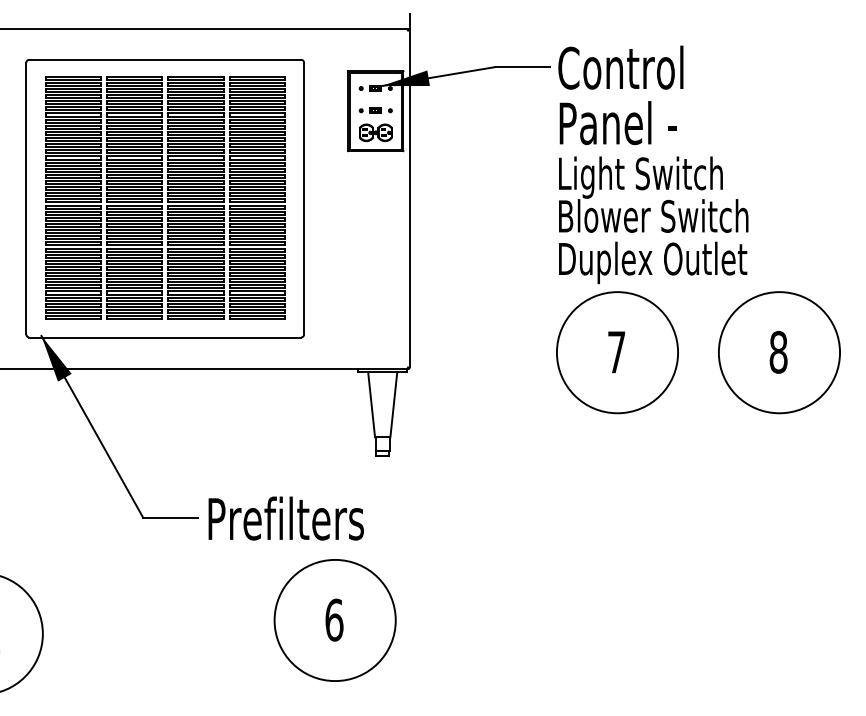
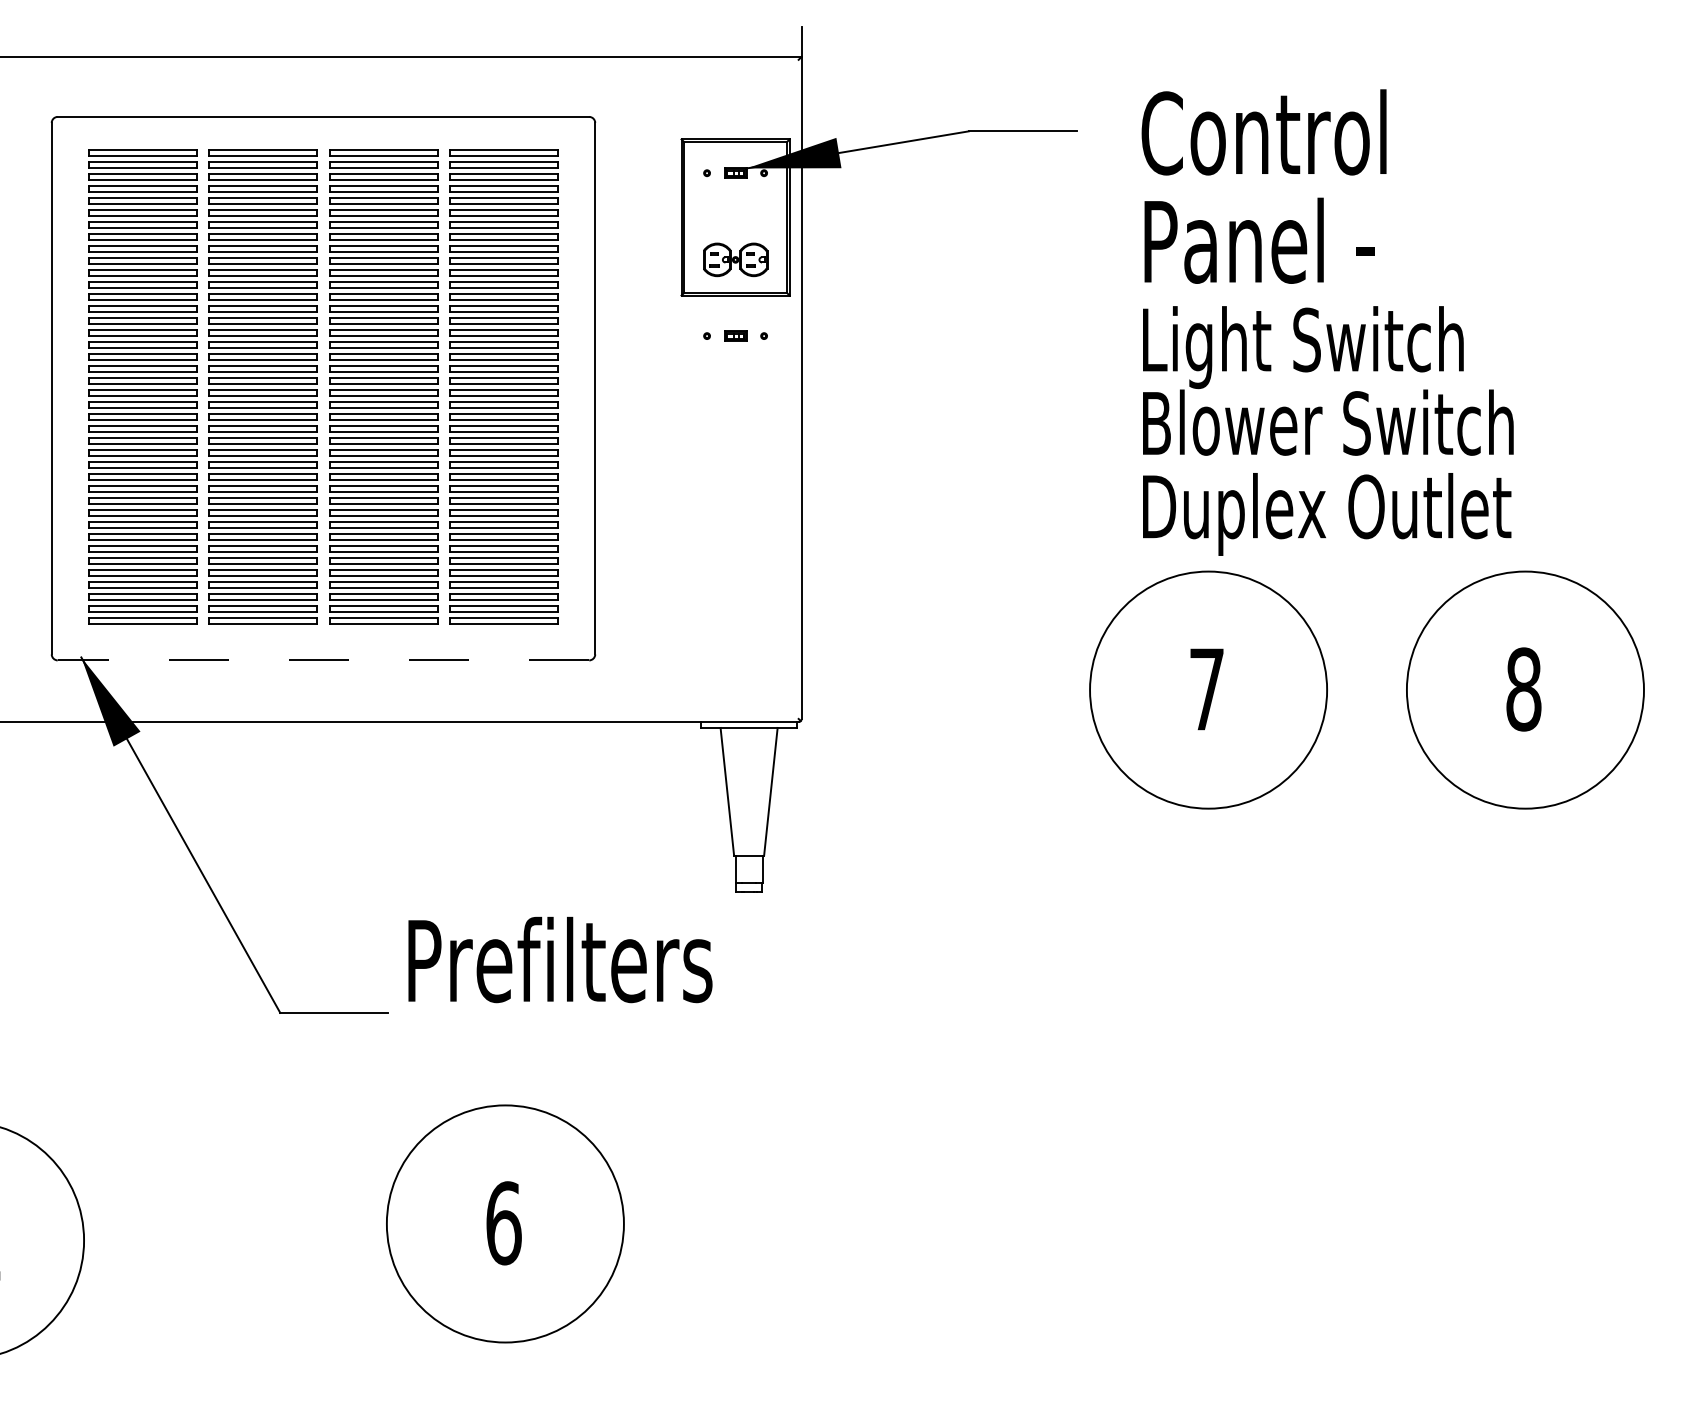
part: (375, 110) -> (734, 335), moved
text: (653, 164) -> (1327, 321), moved
line: (165, 337) -> (324, 660), solid -> dashed
text: (285, 518) -> (558, 959), moved
part: (334, 620) -> (504, 1223), moved

